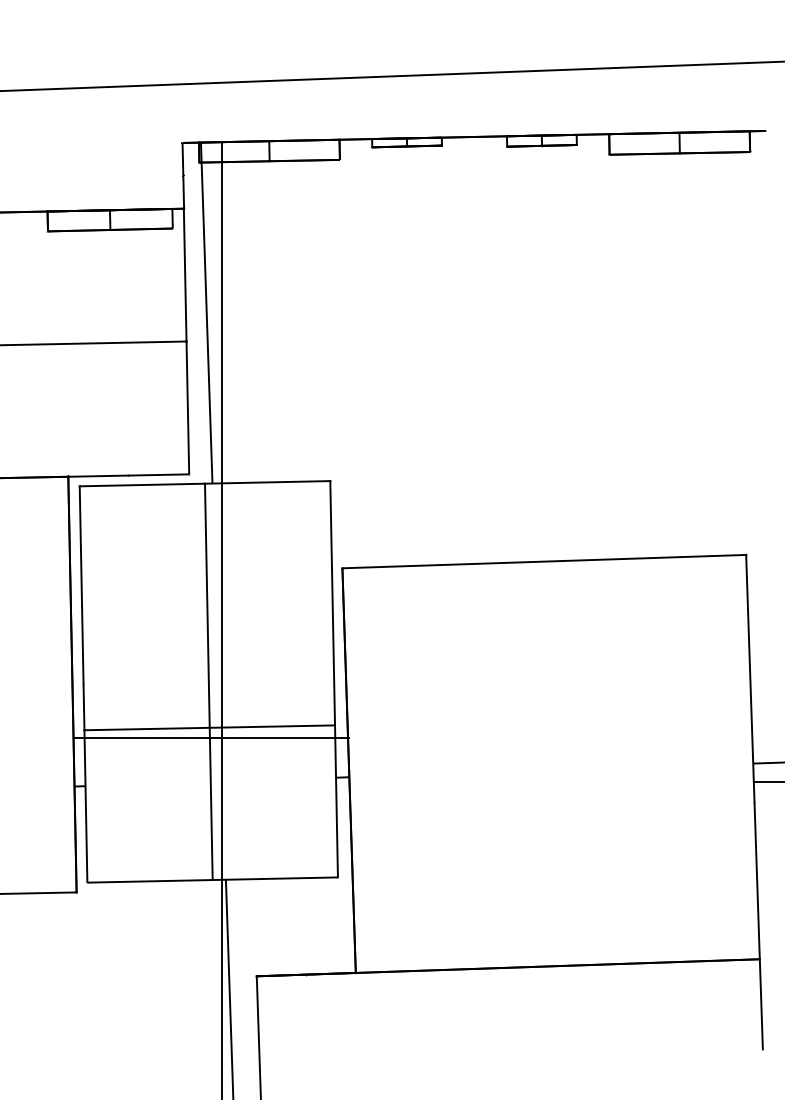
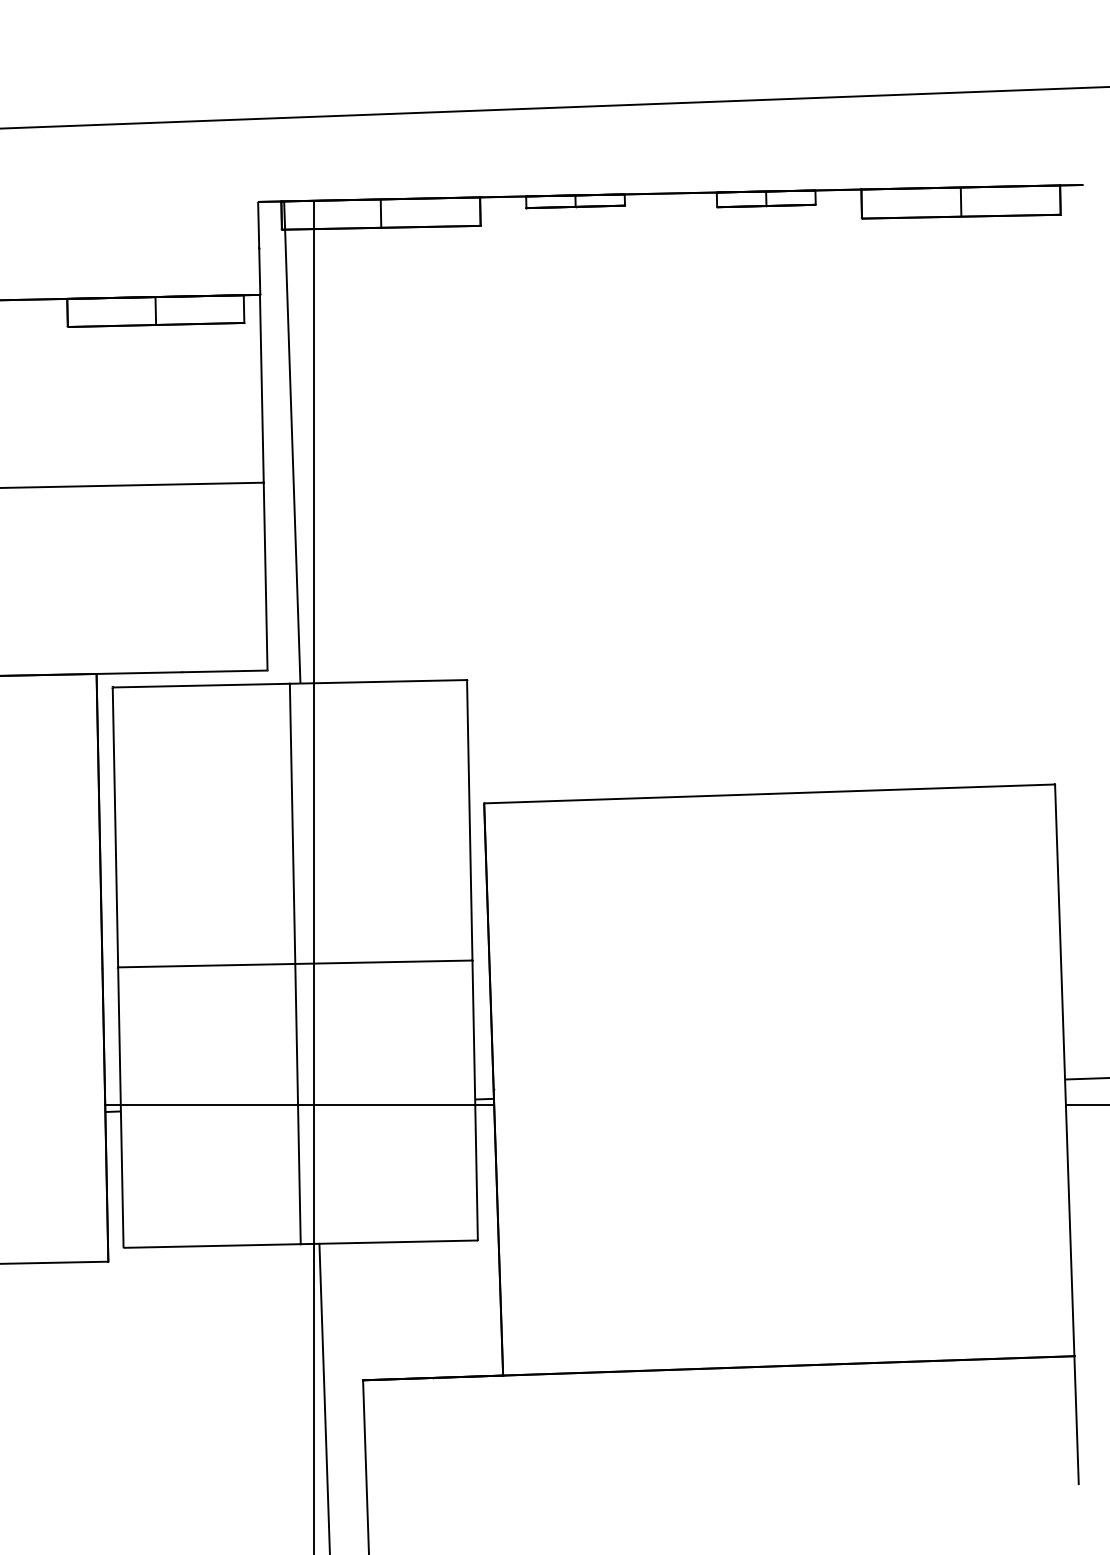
line: (209, 727) -> (295, 963), moved
line: (211, 738) -> (299, 1104), moved

